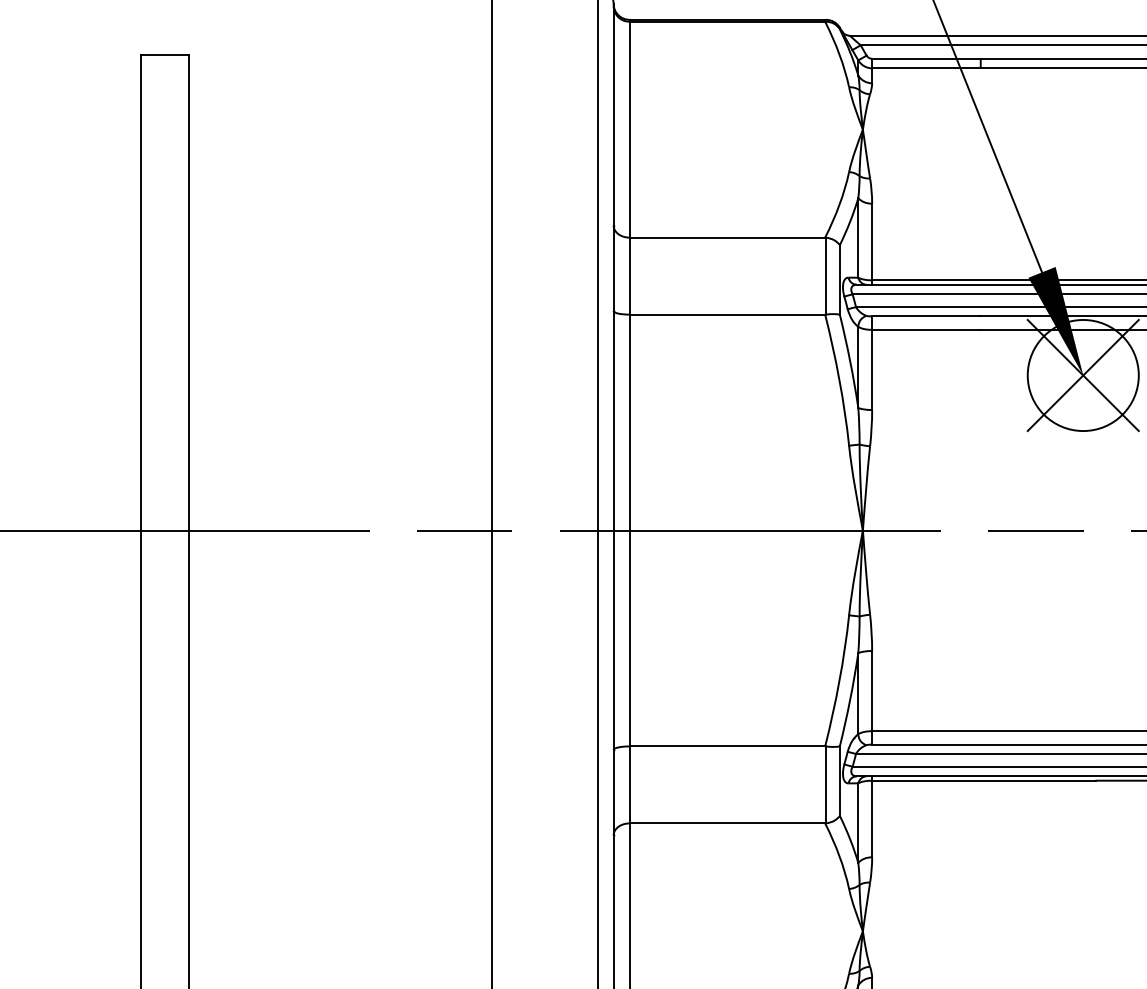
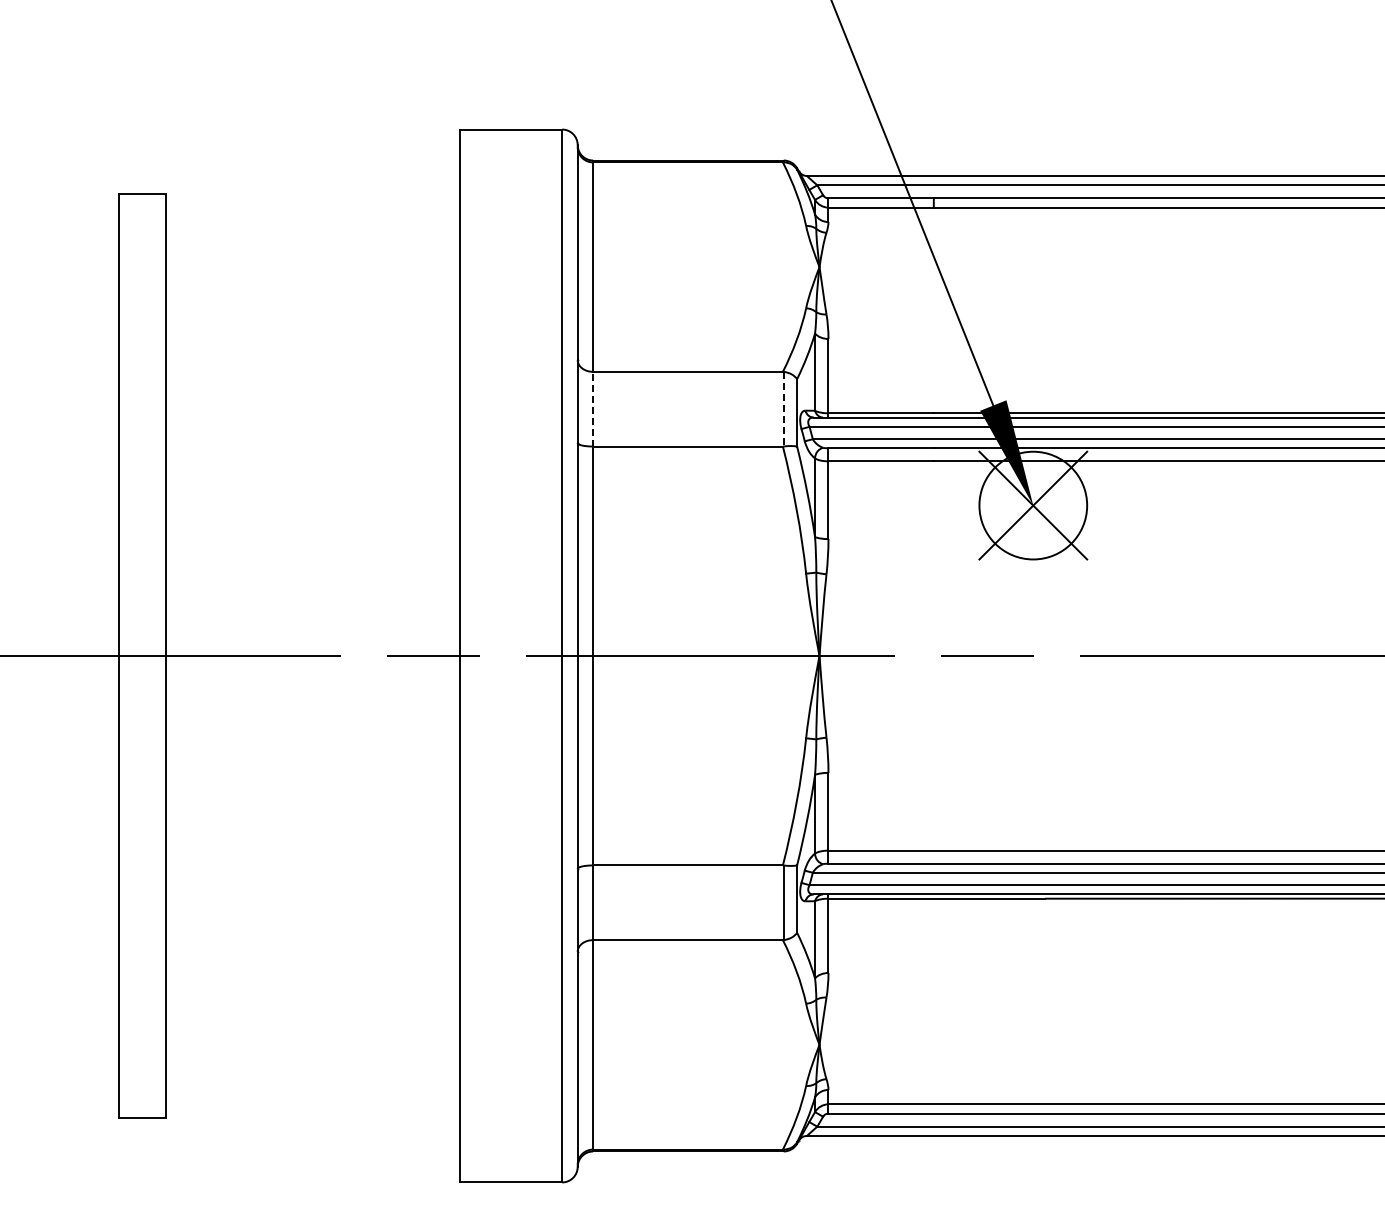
line: (629, 275) -> (593, 408), solid -> dashed
line: (825, 276) -> (783, 409), solid -> dashed

